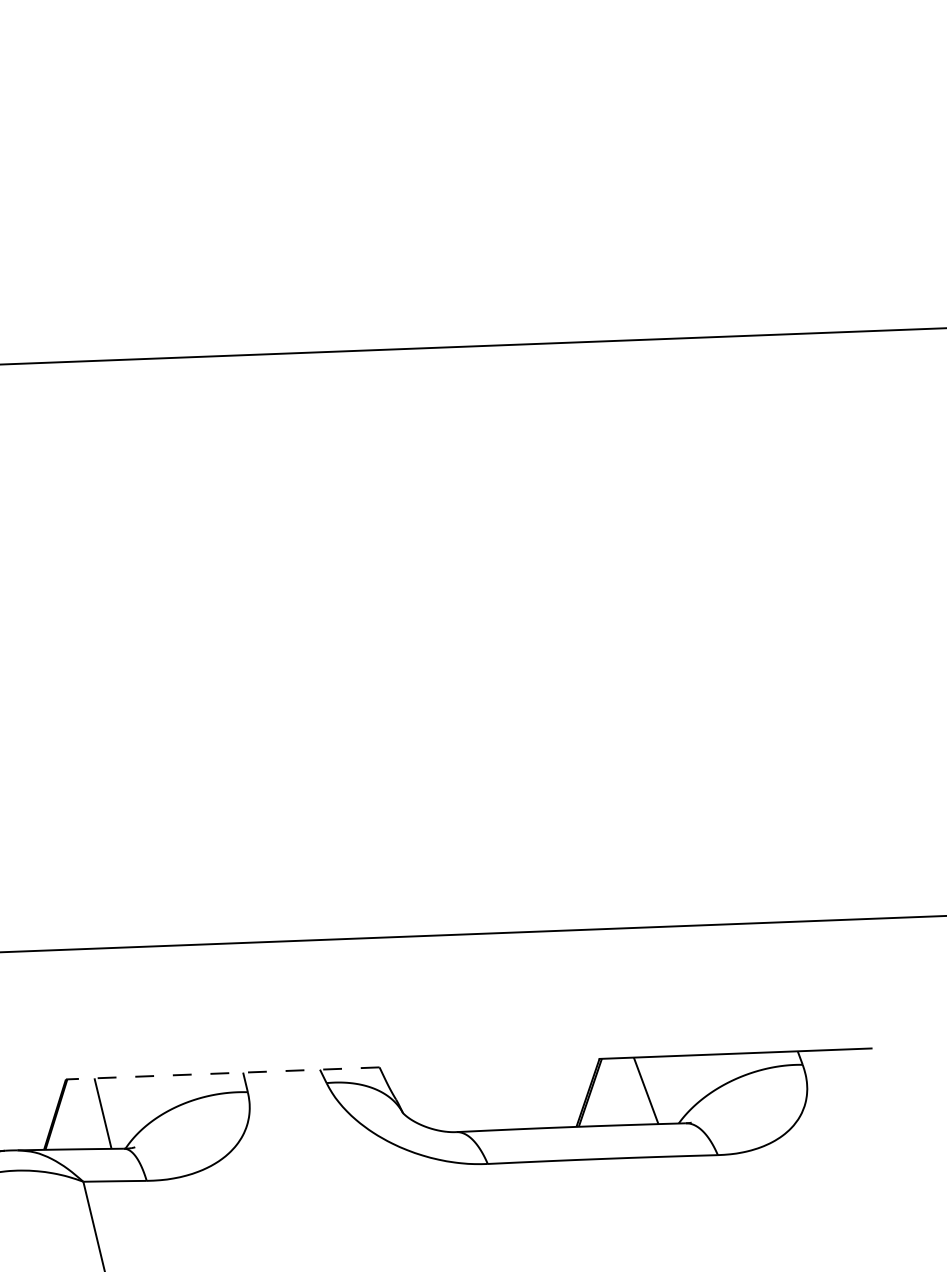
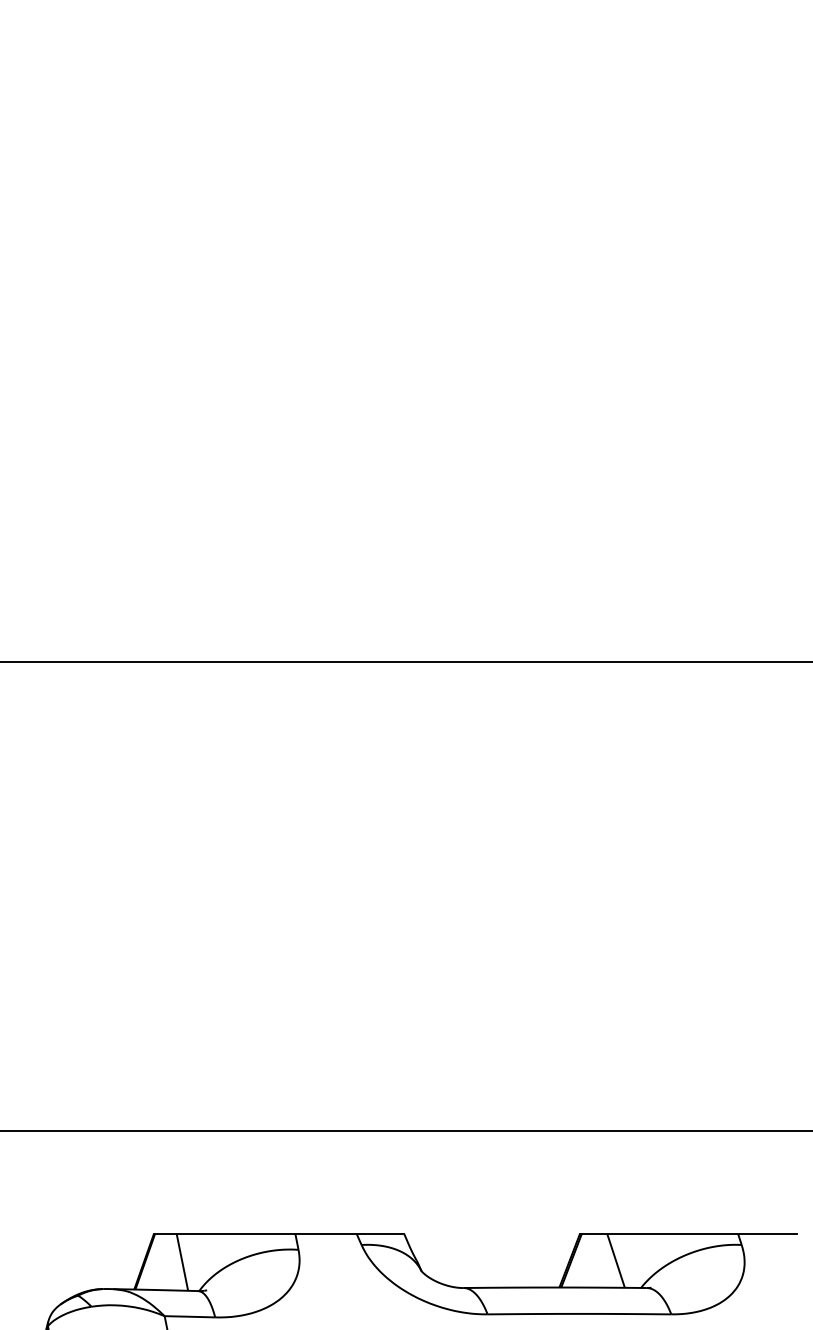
line: (222, 1073) -> (278, 1234), dashed -> solid

